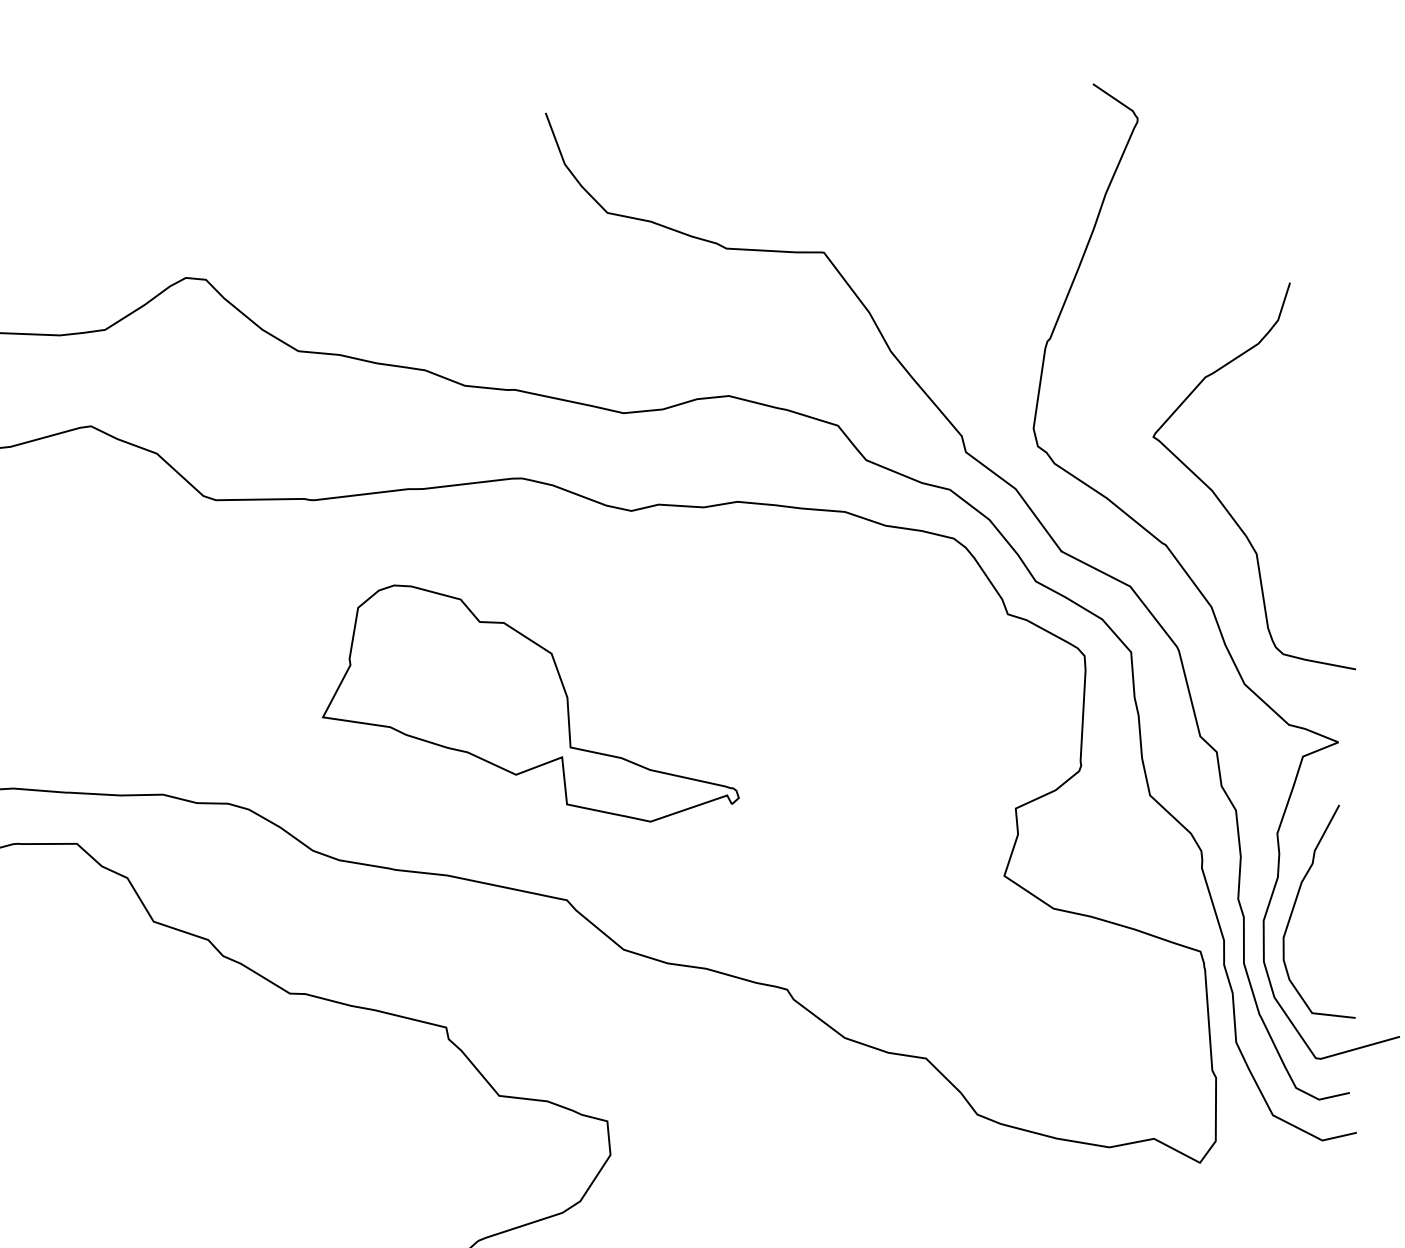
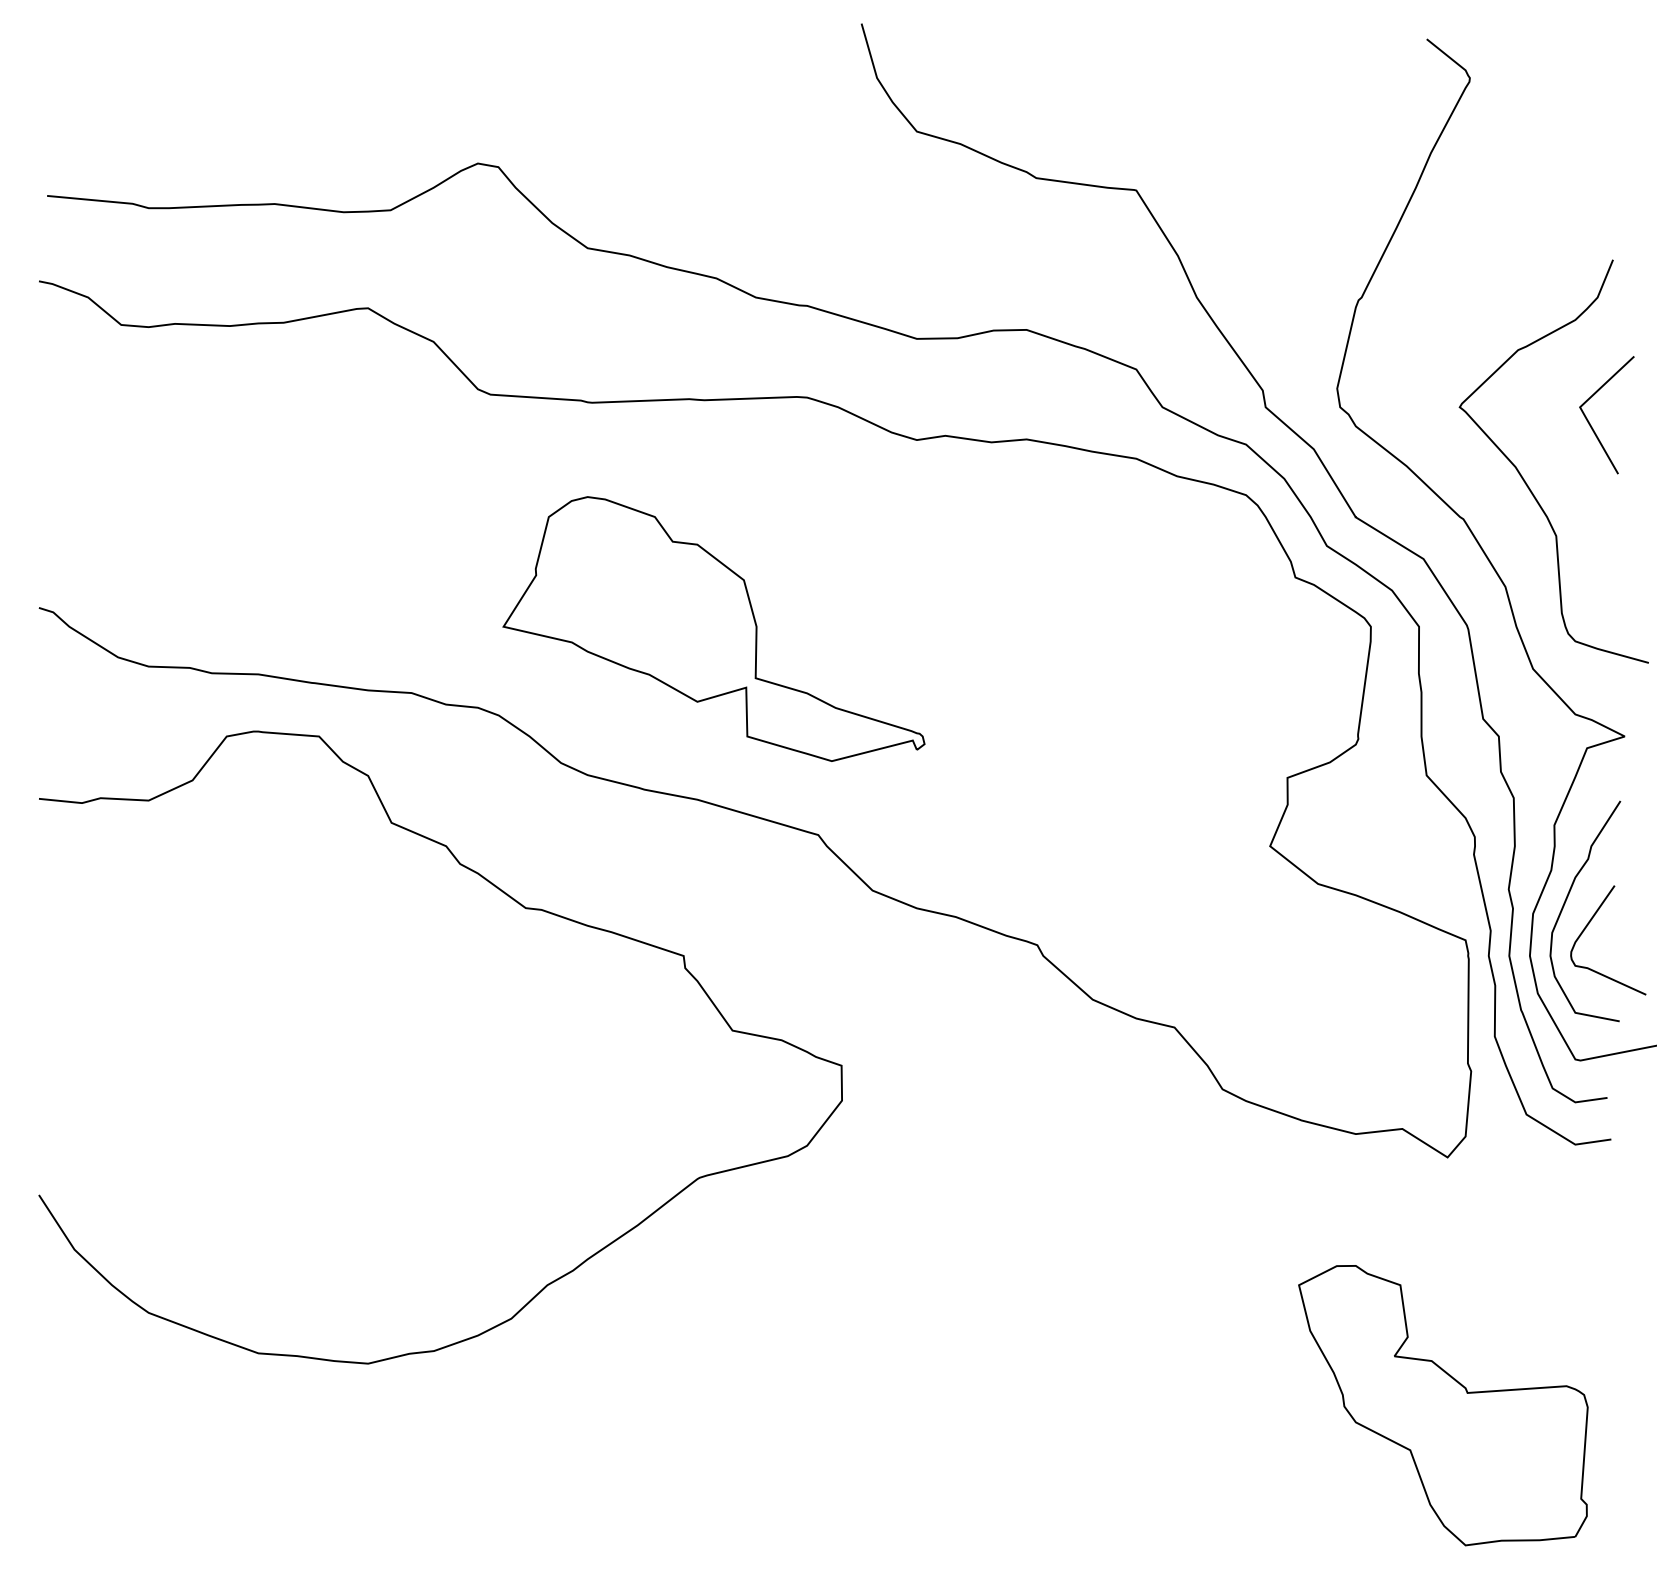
line: (1283, 445) -> (1592, 426), added
part: (525, 702) -> (713, 628), moved
curve: (1318, 927) -> (1588, 925), added

